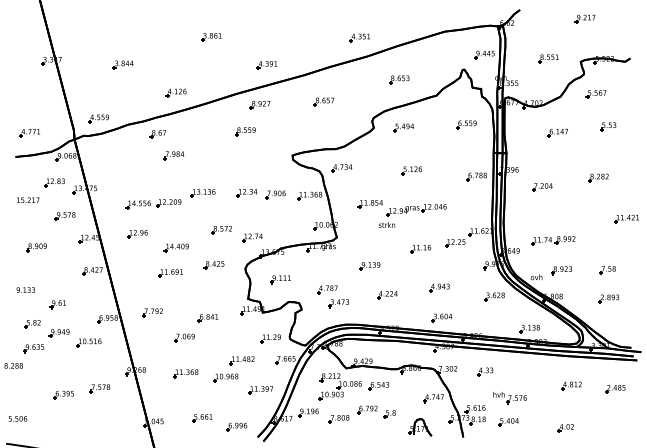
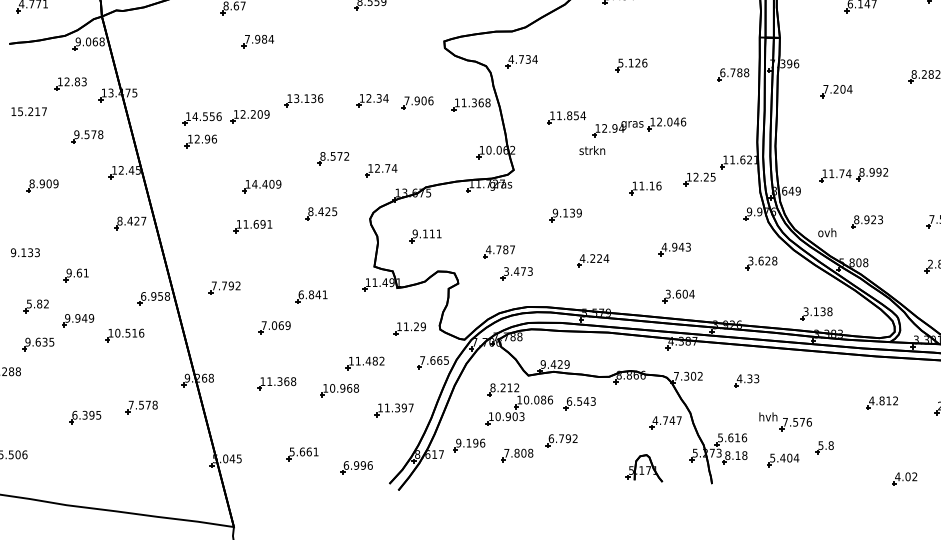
part: (137, 234) -> (200, 141), moved
part: (389, 414) -> (823, 448), moved
part: (565, 428) -> (903, 479), moved

